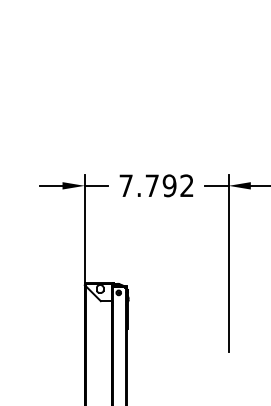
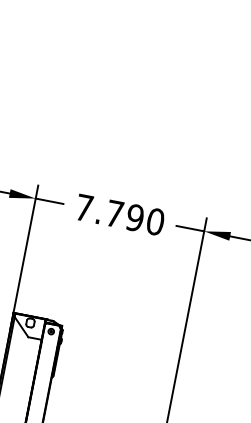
text: (186, 185) -> (154, 221), 7.792 -> 7.790

